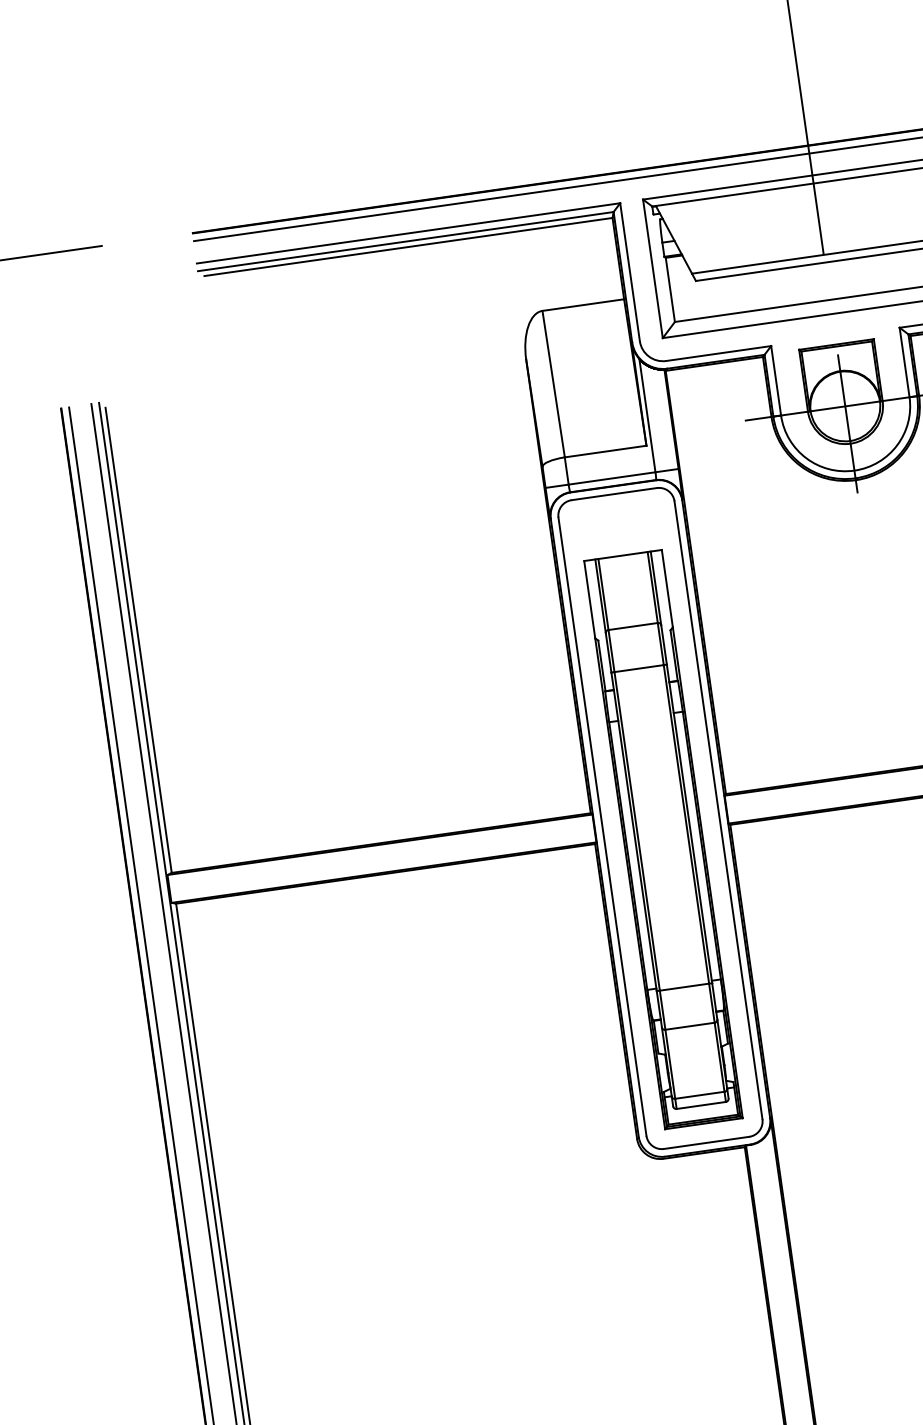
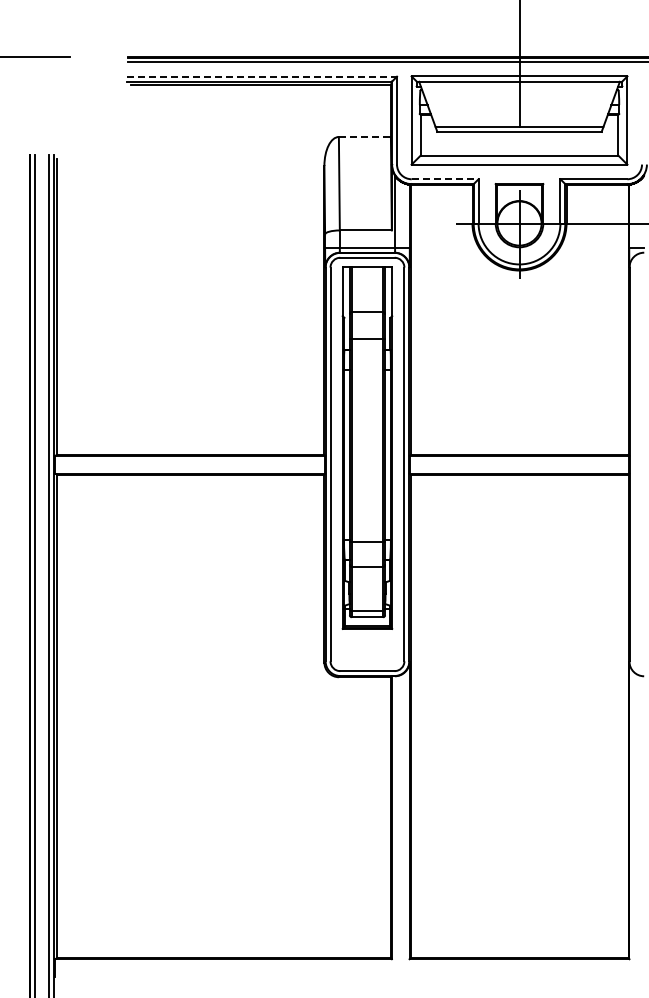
line: (409, 233) -> (262, 76), solid -> dashed
line: (584, 304) -> (365, 136), solid -> dashed
line: (719, 353) -> (445, 179), solid -> dashed
part: (663, 838) -> (367, 447), moved

